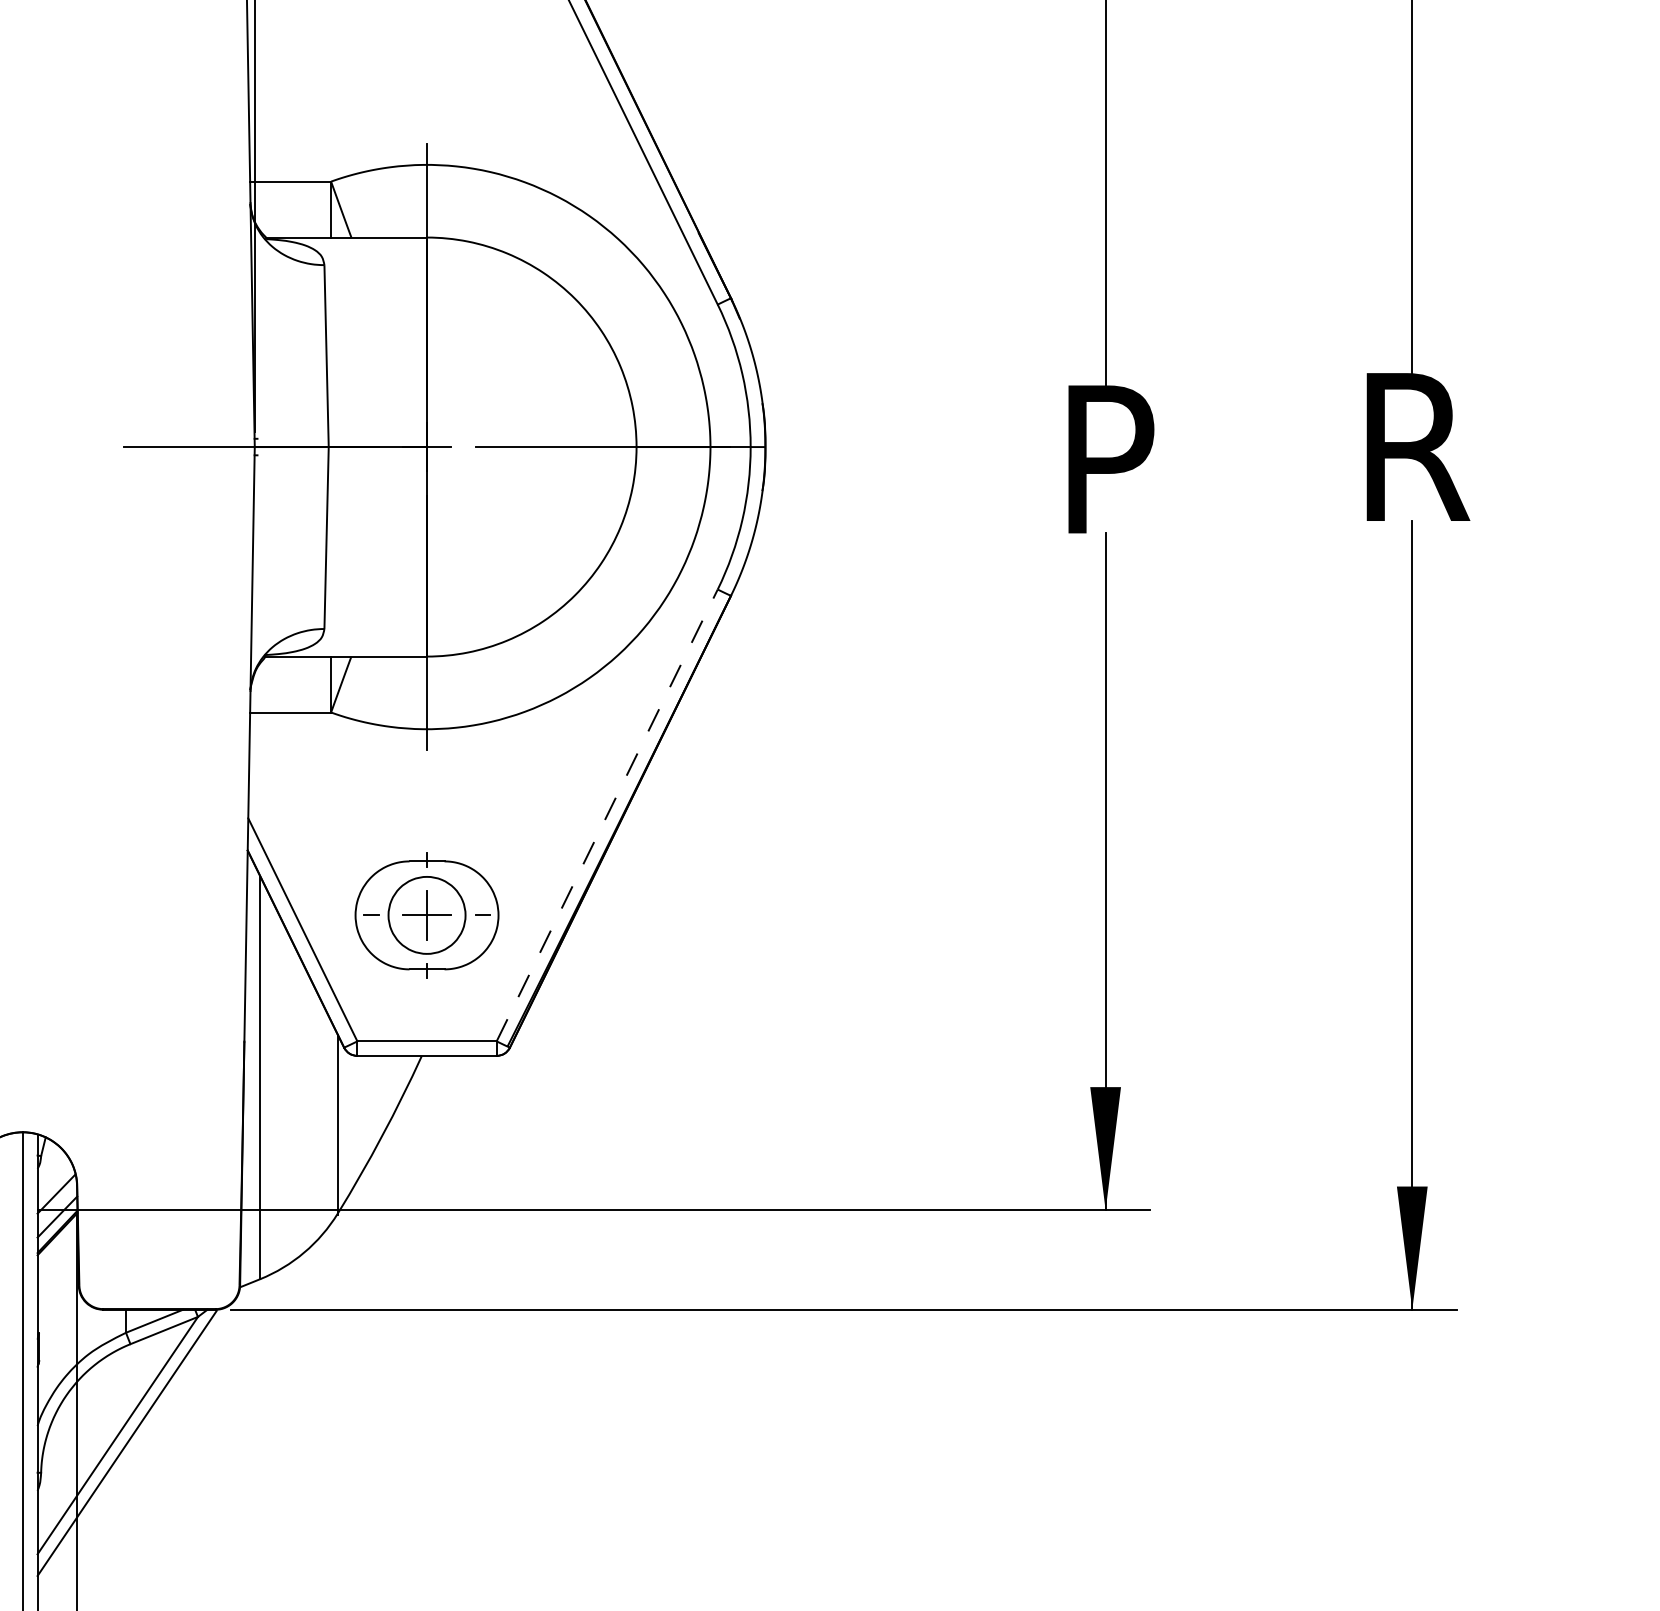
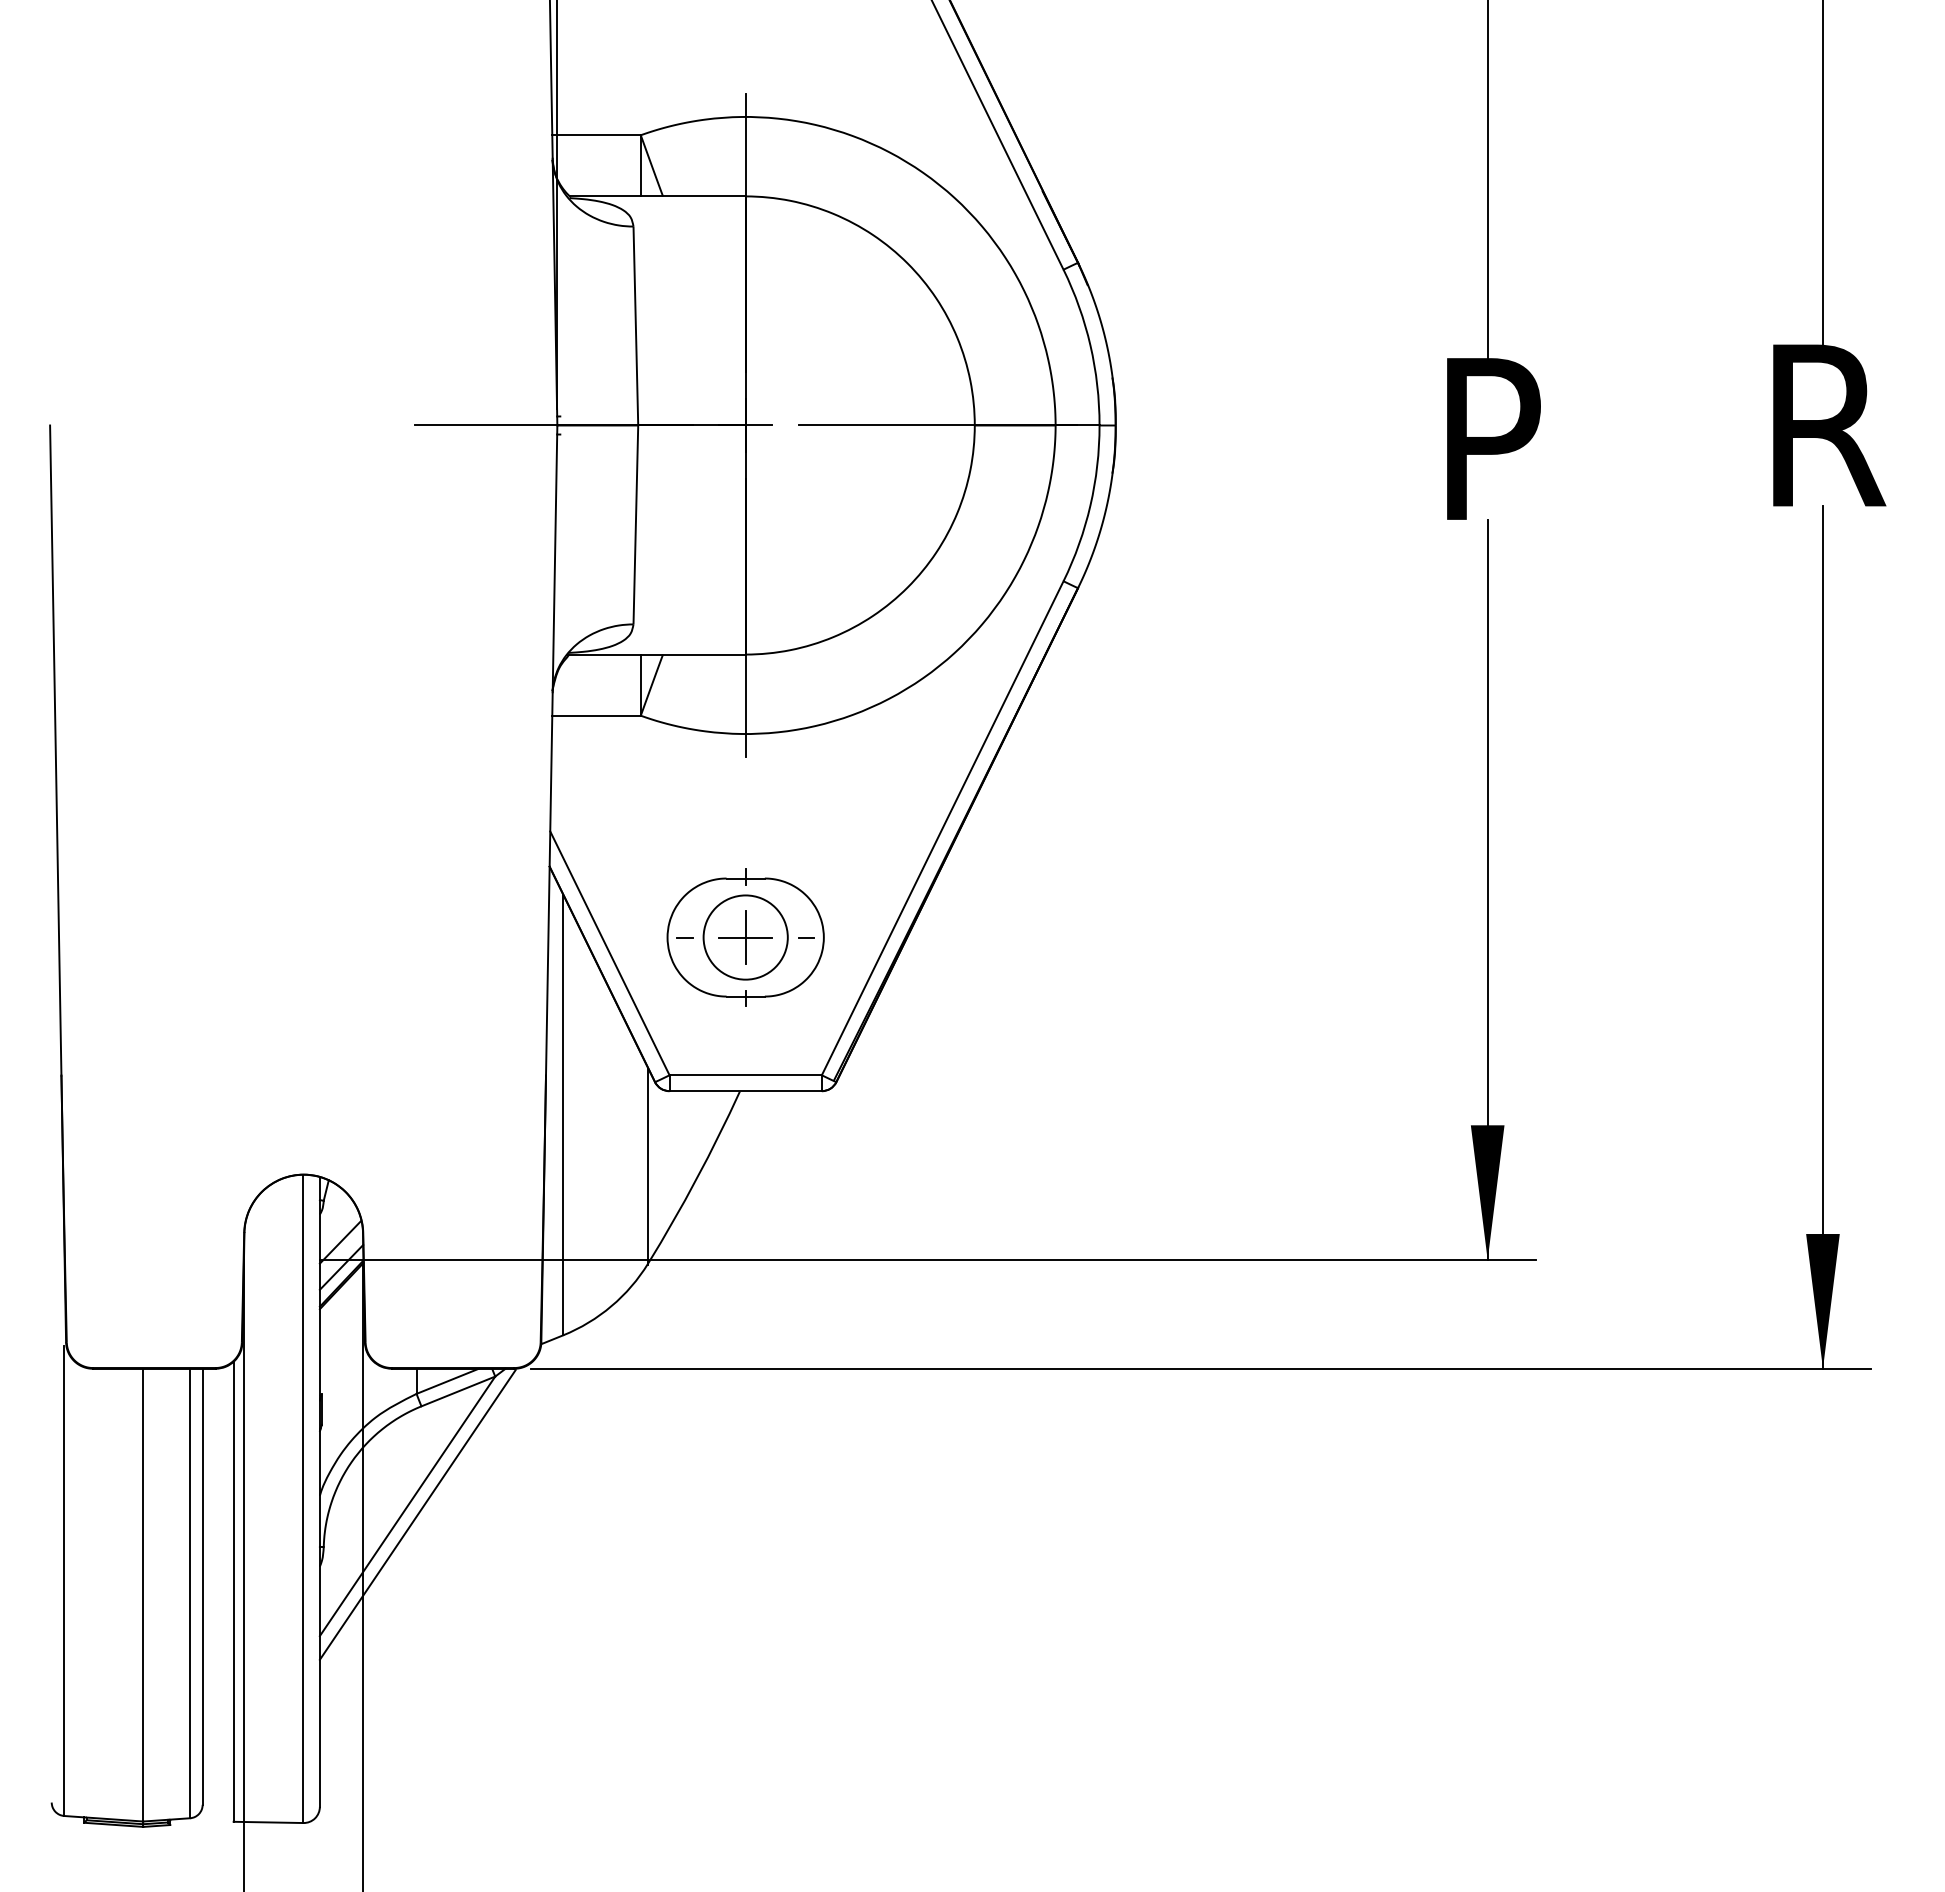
line: (607, 815) -> (942, 828), dashed -> solid

